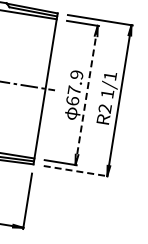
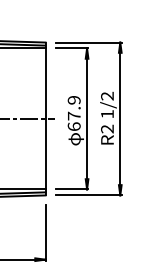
text: (110, 75) -> (107, 95), 1/1 -> 1/2
line: (87, 95) -> (87, 118), dashed -> solid
line: (75, 171) -> (88, 195), dashed -> solid

